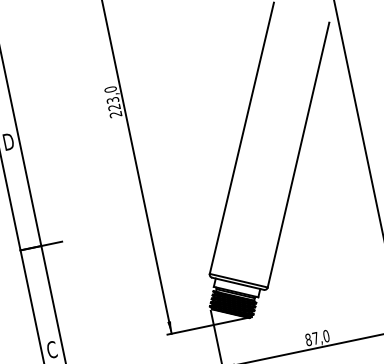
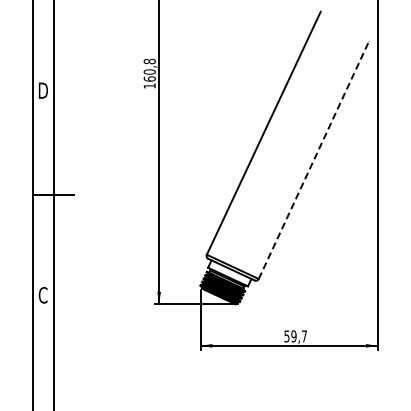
text: (112, 101) -> (149, 73), 223,0 -> 160,8
line: (298, 155) -> (313, 160), solid -> dashed
text: (317, 338) -> (295, 336), 87,0 -> 59,7

